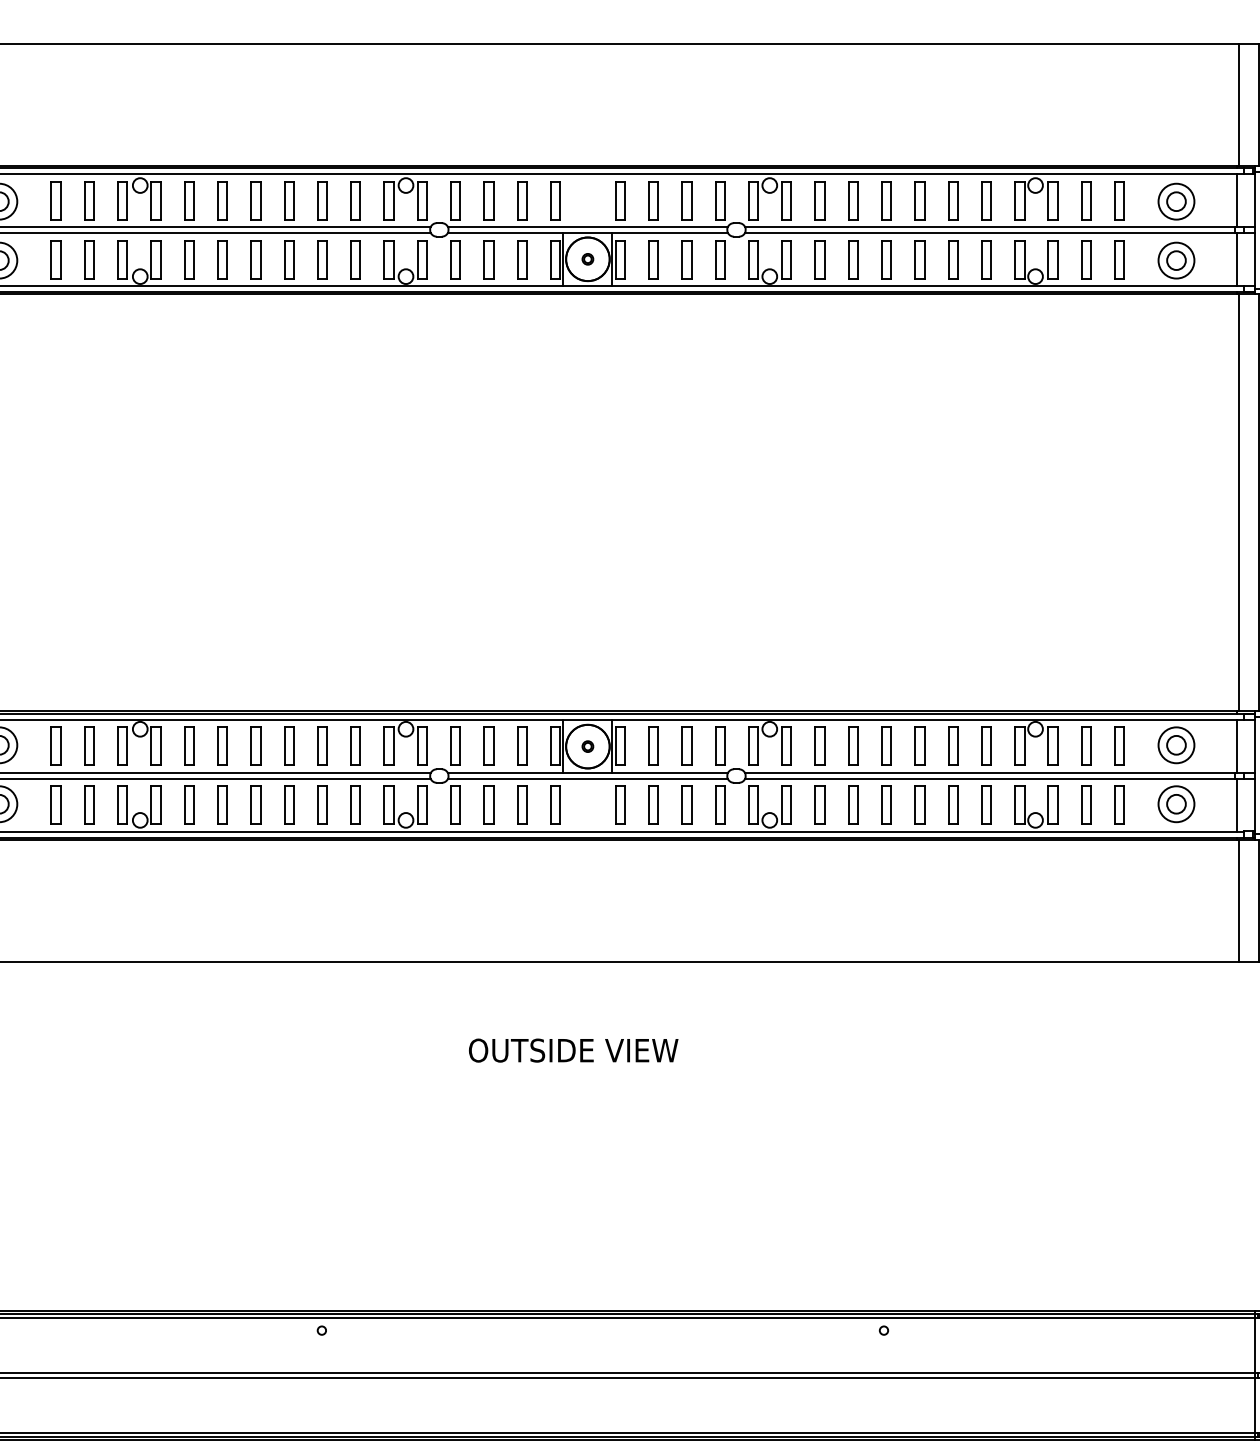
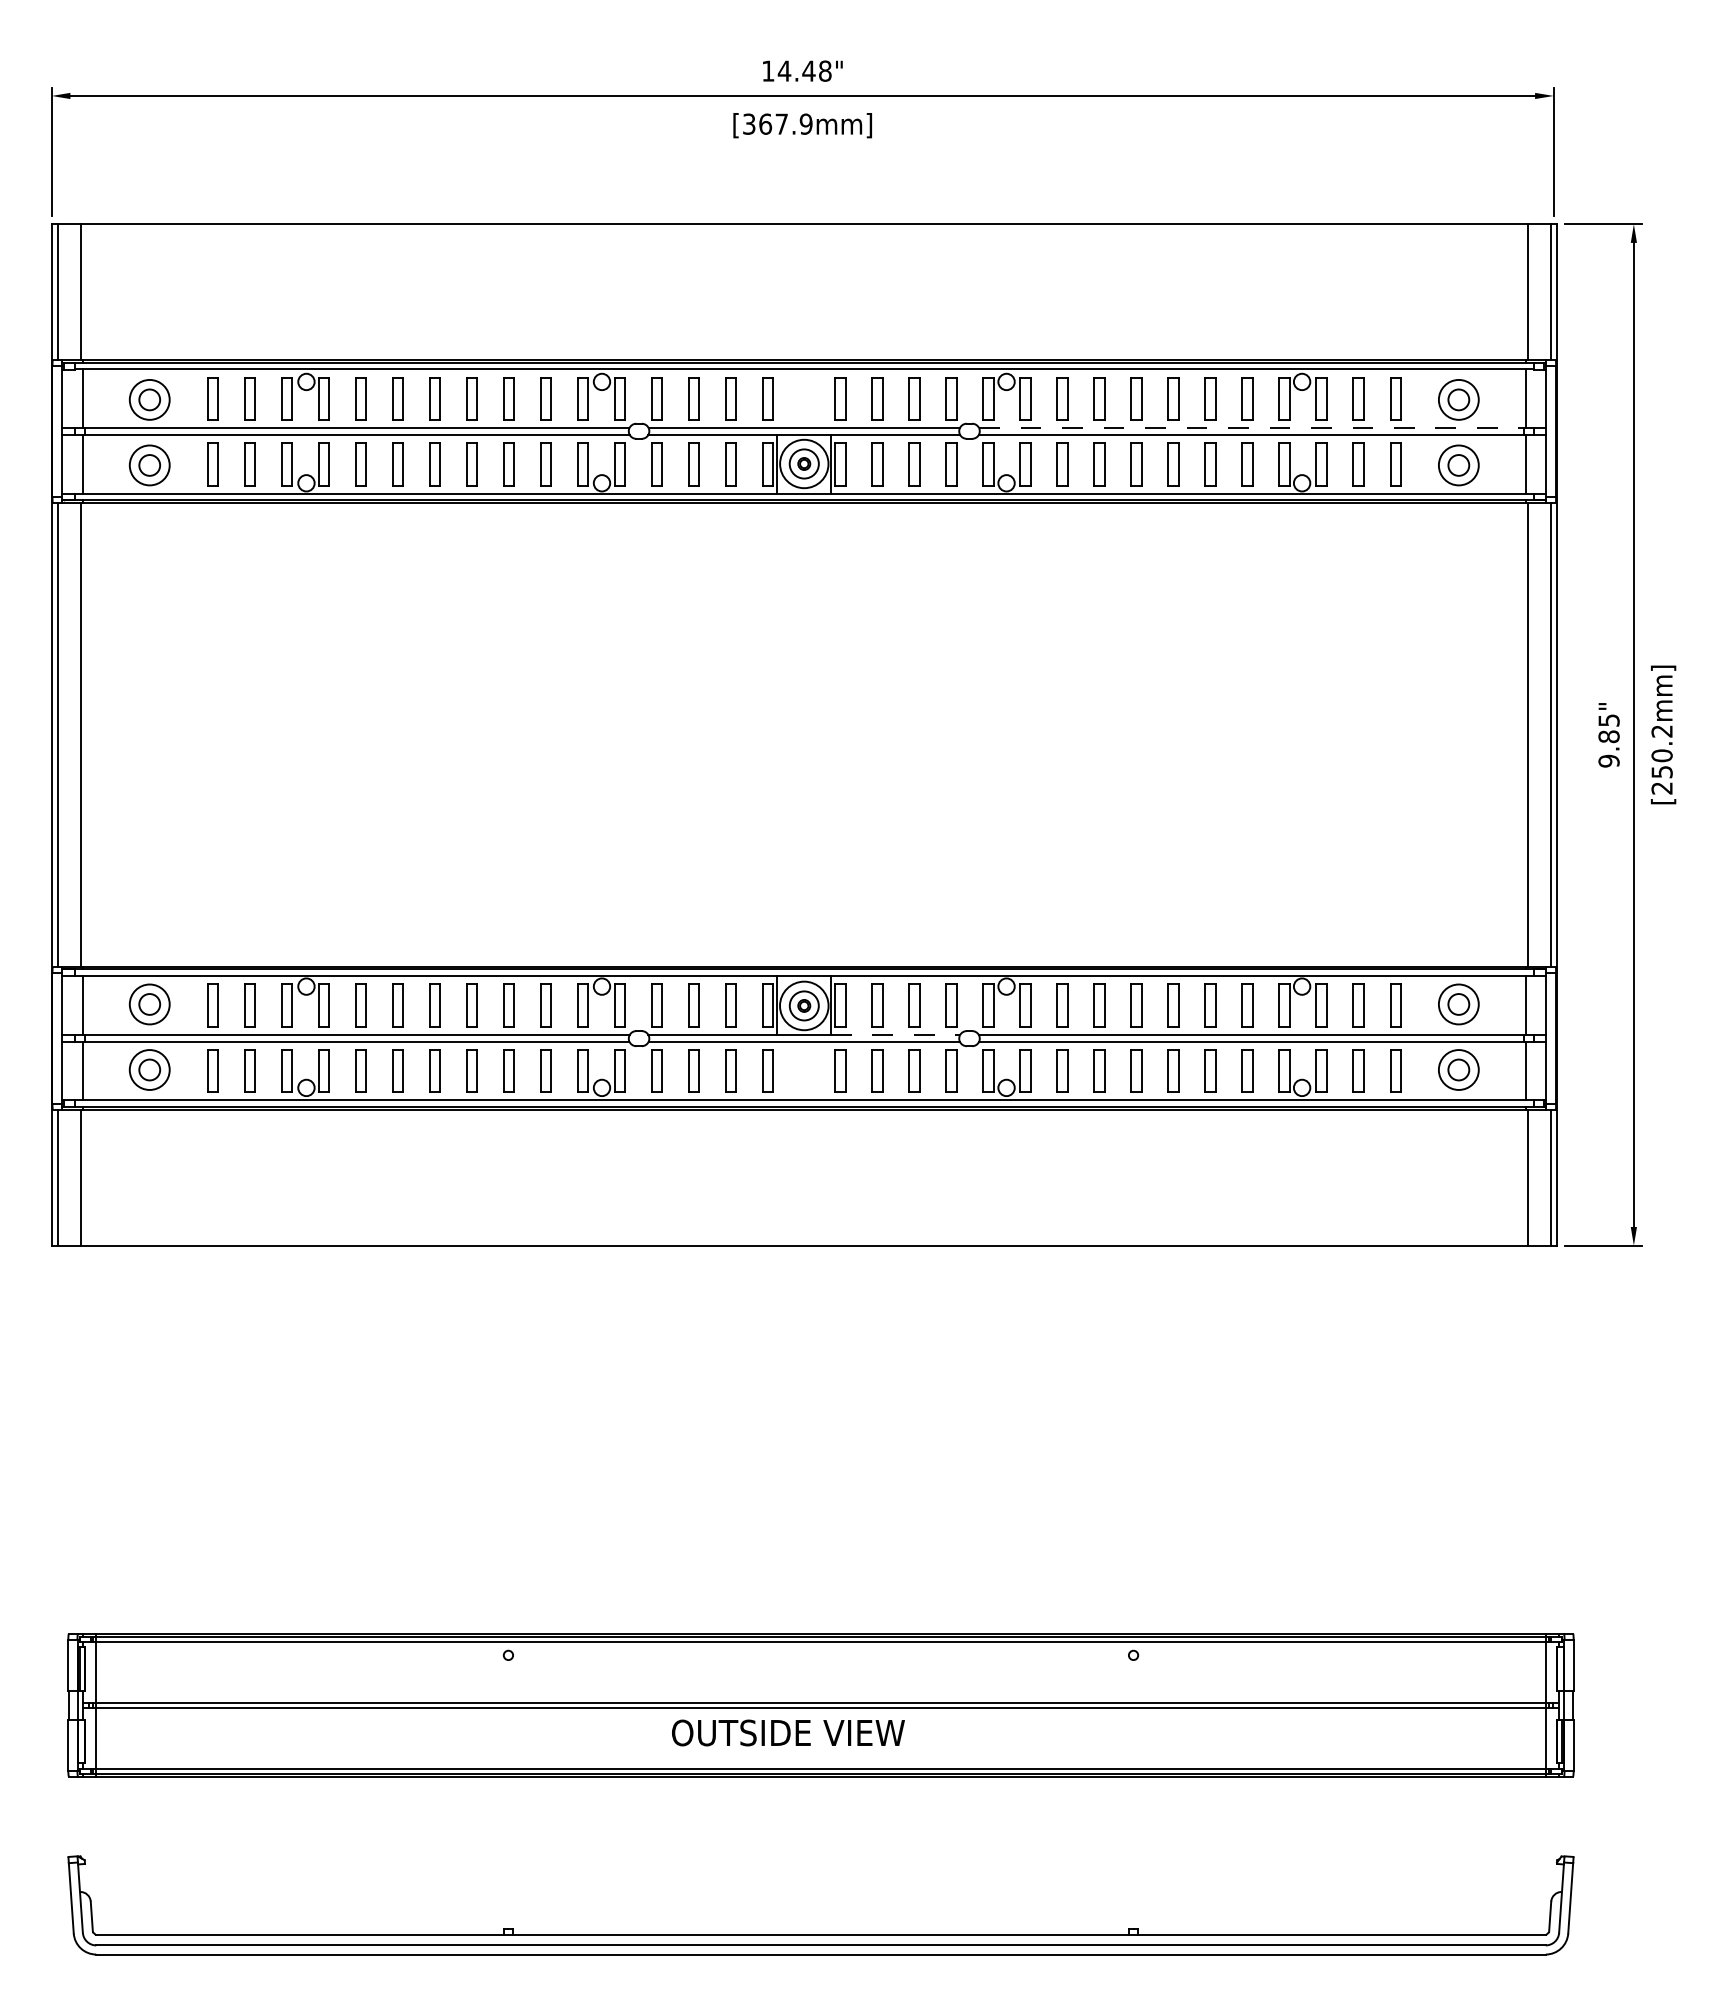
line: (990, 227) -> (1252, 428), solid -> dashed
circle: (588, 258) -> (804, 463), size x0.6
circle: (588, 746) -> (804, 1005), size x0.6
line: (669, 772) -> (895, 1034), solid -> dashed
text: (573, 1050) -> (788, 1732), moved

